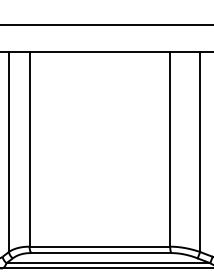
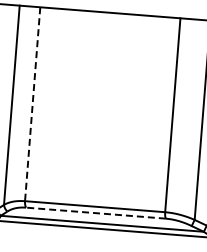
line: (29, 149) -> (32, 104), solid -> dashed
line: (100, 253) -> (95, 213), solid -> dashed

